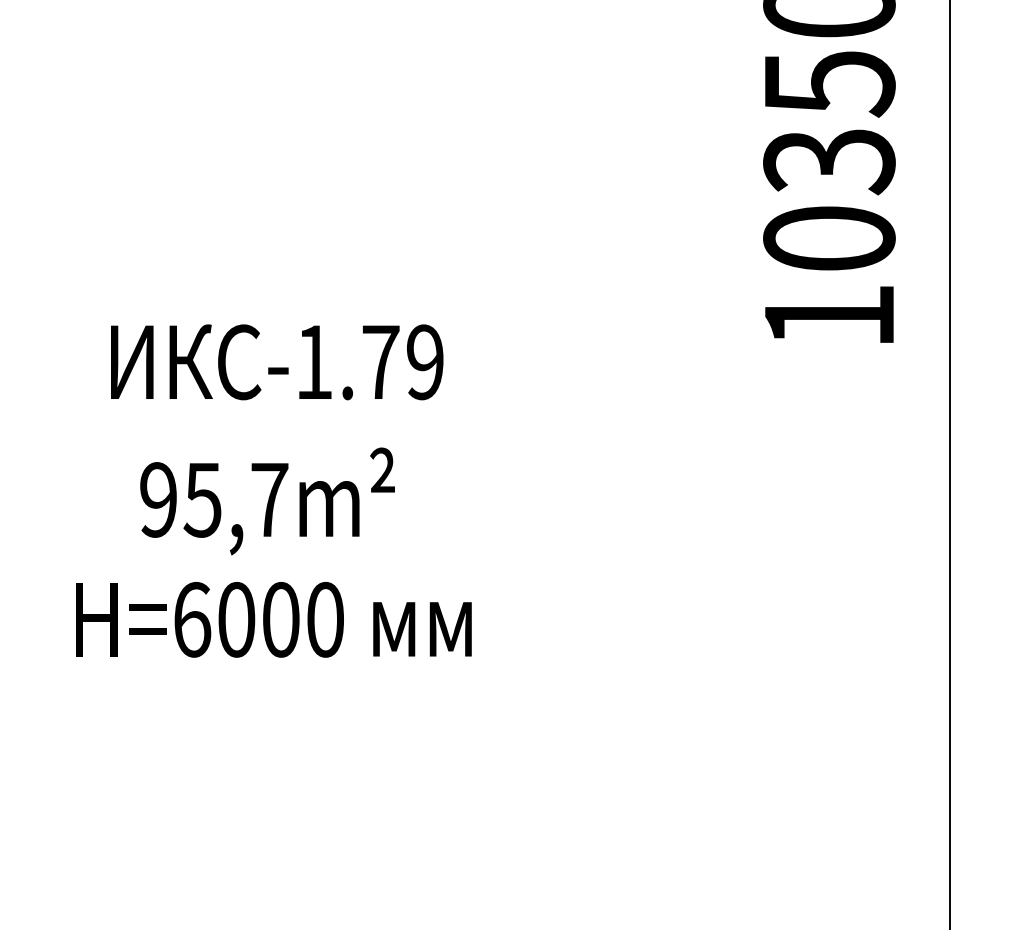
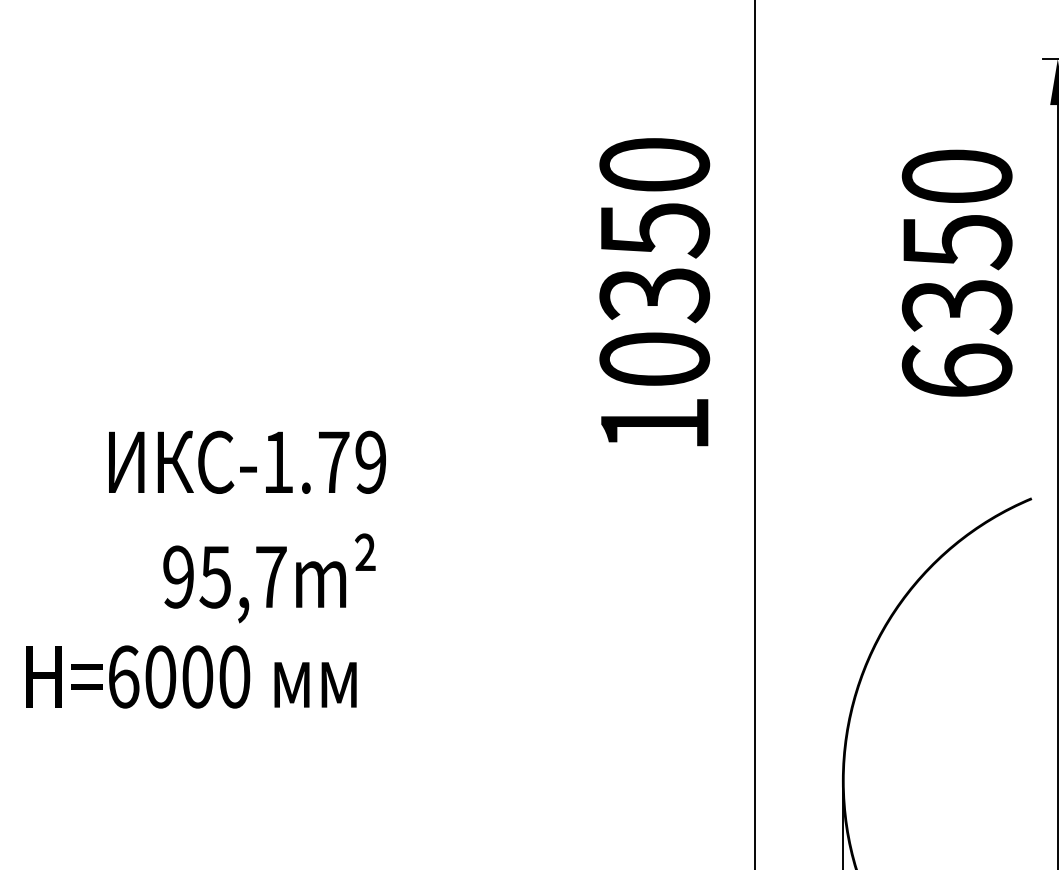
text: (277, 361) -> (247, 461), moved
text: (267, 501) -> (269, 578), moved

